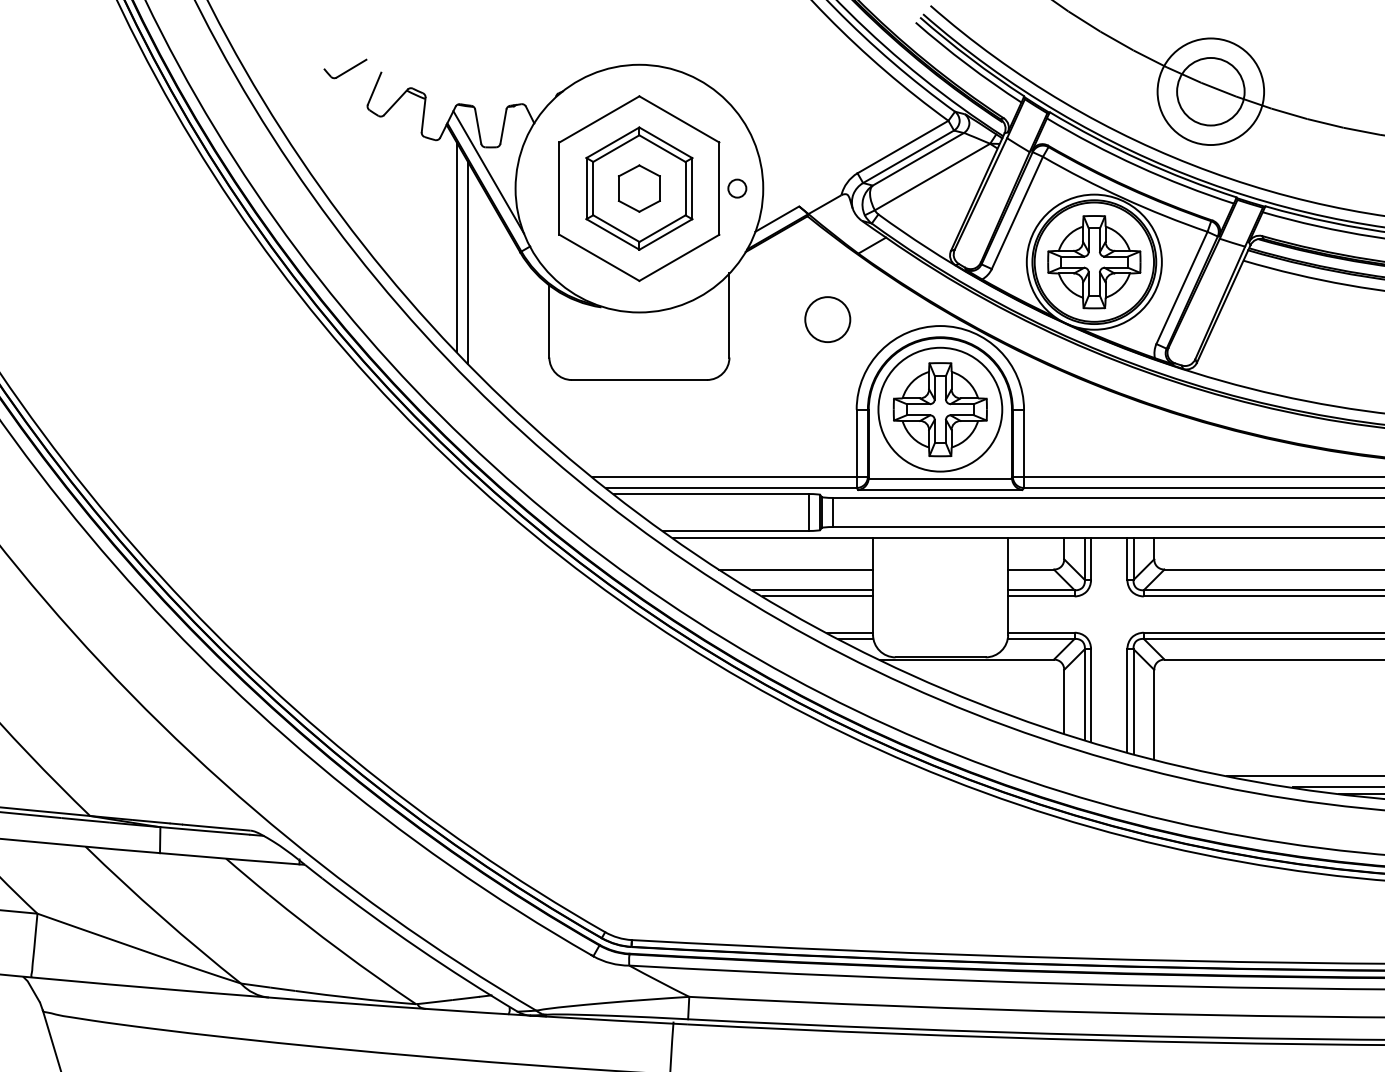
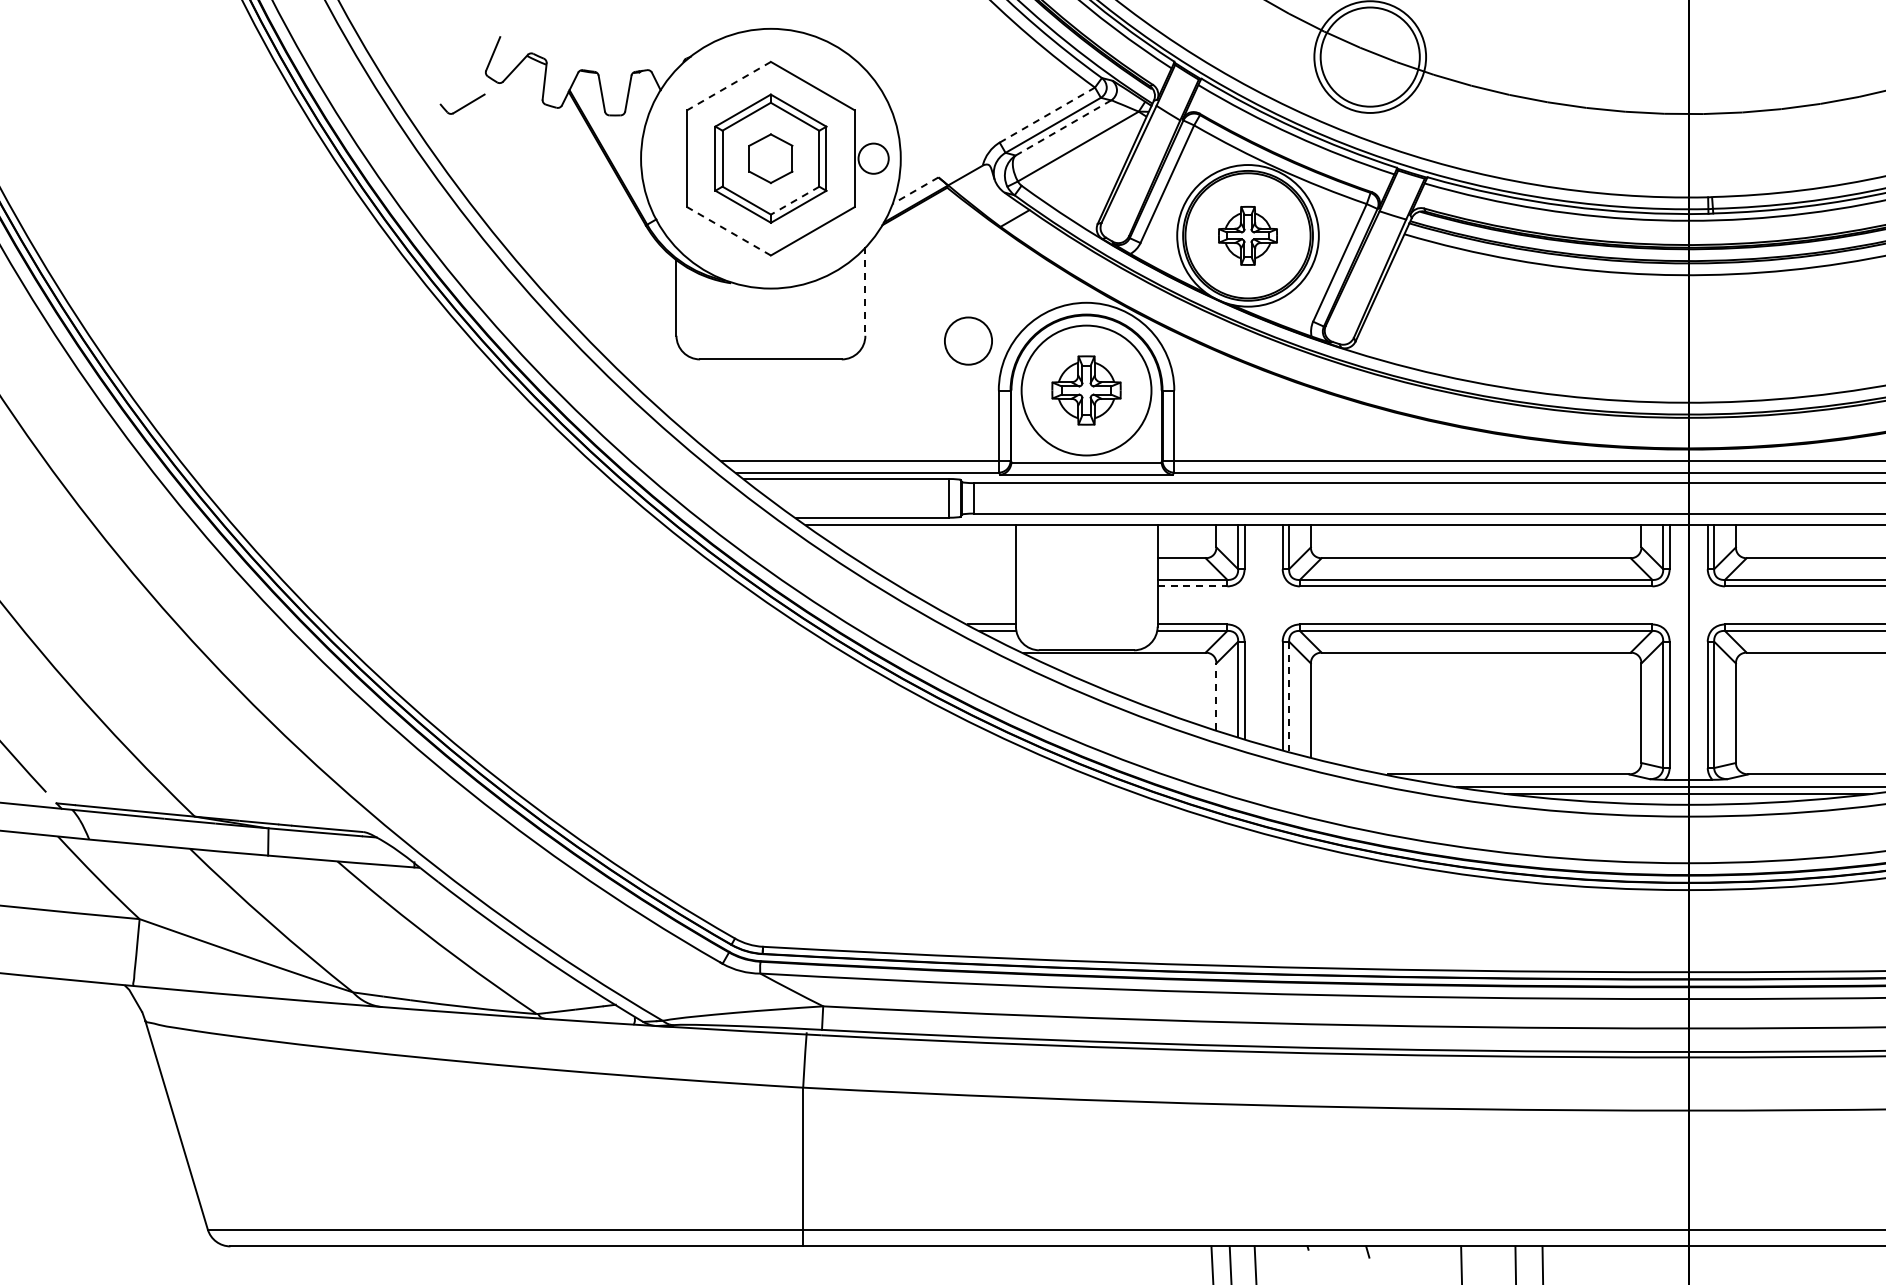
part: (345, 68) -> (462, 103), moved
circle: (1210, 91) -> (1369, 56), size x1.4
line: (598, 119) -> (728, 86), solid -> dashed
line: (903, 146) -> (1047, 114), solid -> dashed
line: (918, 158) -> (1063, 127), solid -> dashed
line: (488, 172) -> (612, 141), removed
circle: (737, 188) -> (873, 158), size x1.6
line: (777, 218) -> (915, 190), solid -> dashed
line: (662, 228) -> (795, 200), solid -> dashed
line: (456, 247) -> (579, 220), removed
line: (598, 258) -> (728, 231), solid -> dashed
part: (1093, 261) -> (1247, 235), size x0.6
line: (468, 262) -> (591, 236), removed
line: (729, 316) -> (865, 292), solid -> dashed
circle: (827, 319) -> (968, 340), moved
part: (940, 409) -> (1086, 390), size x0.7
line: (795, 569) -> (934, 558), removed
line: (812, 589) -> (952, 579), removed
line: (817, 596) -> (957, 586), removed
line: (1041, 596) -> (1192, 586), solid -> dashed
line: (1064, 701) -> (1216, 696), solid -> dashed
line: (1133, 701) -> (1289, 696), solid -> dashed

